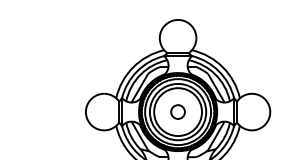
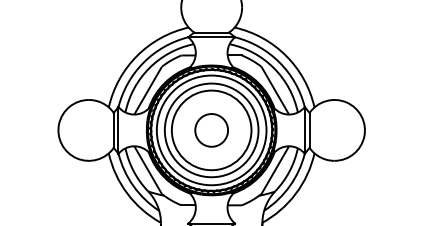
circle: (177, 111) -> (210, 129), size x1.43

